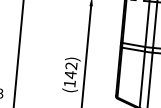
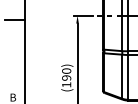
text: (70, 70) -> (66, 74), (142) -> (190)

